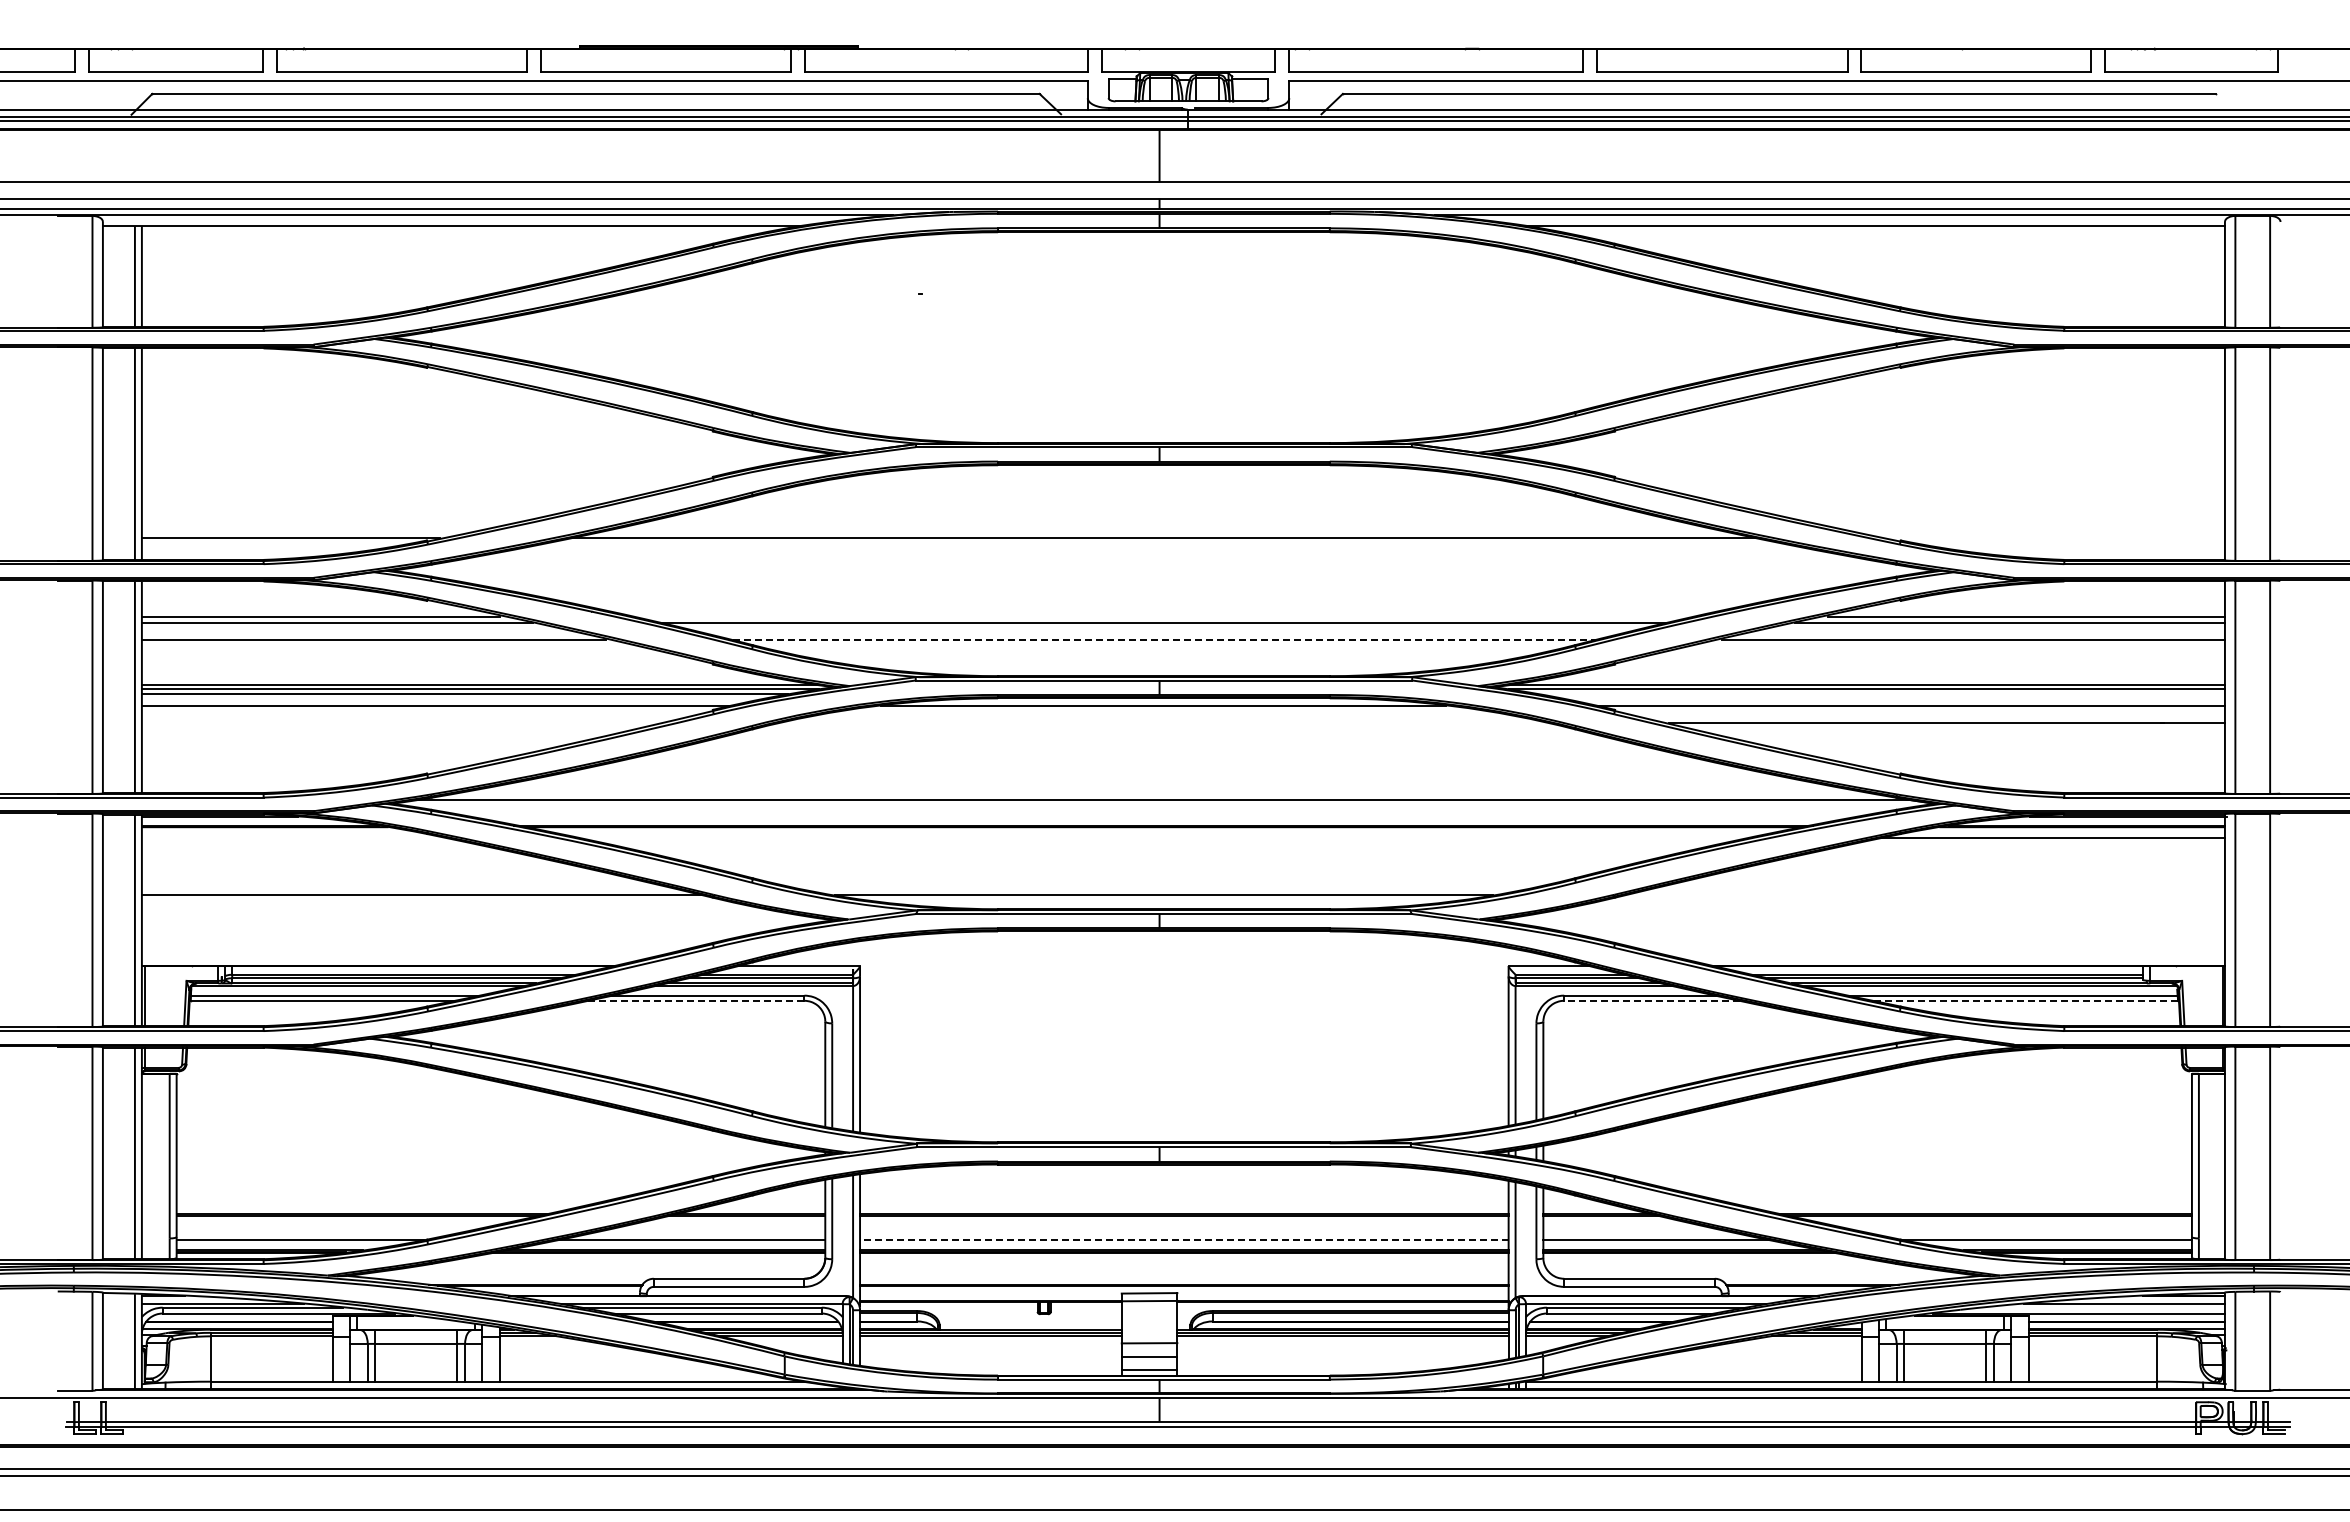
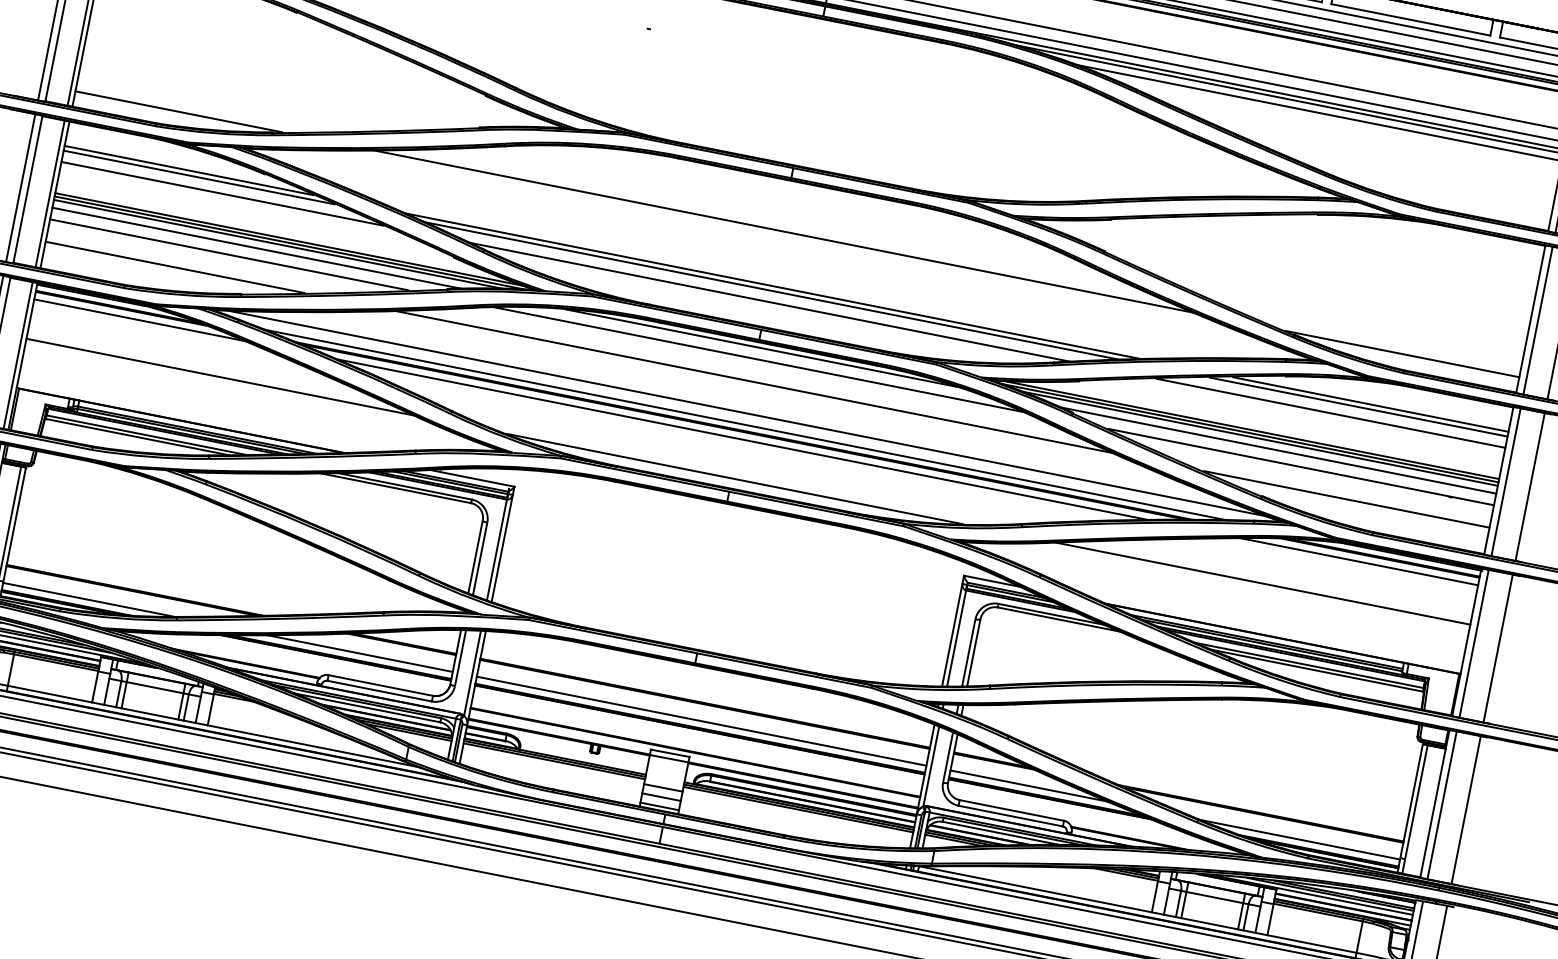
line: (2056, 537) -> (1402, 353), added
line: (1163, 616) -> (772, 286), added
line: (1163, 639) -> (769, 302), dashed -> solid
line: (1882, 694) -> (1260, 438), added
line: (400, 722) -> (229, 254), added
line: (1163, 722) -> (758, 359), added
line: (327, 754) -> (174, 266), added
line: (1163, 754) -> (753, 381), added
line: (2018, 754) -> (1346, 499), added
line: (1163, 816) -> (745, 424), added
line: (293, 837) -> (139, 319), added
line: (1163, 837) -> (742, 439), added
line: (1925, 894) -> (1262, 583), added
line: (695, 1000) -> (395, 488), dashed -> solid
line: (1652, 1000) -> (1059, 619), dashed -> solid
line: (2025, 1000) -> (1317, 670), dashed -> solid
line: (1183, 1240) -> (701, 721), dashed -> solid
line: (2104, 1307) -> (1330, 894), added

